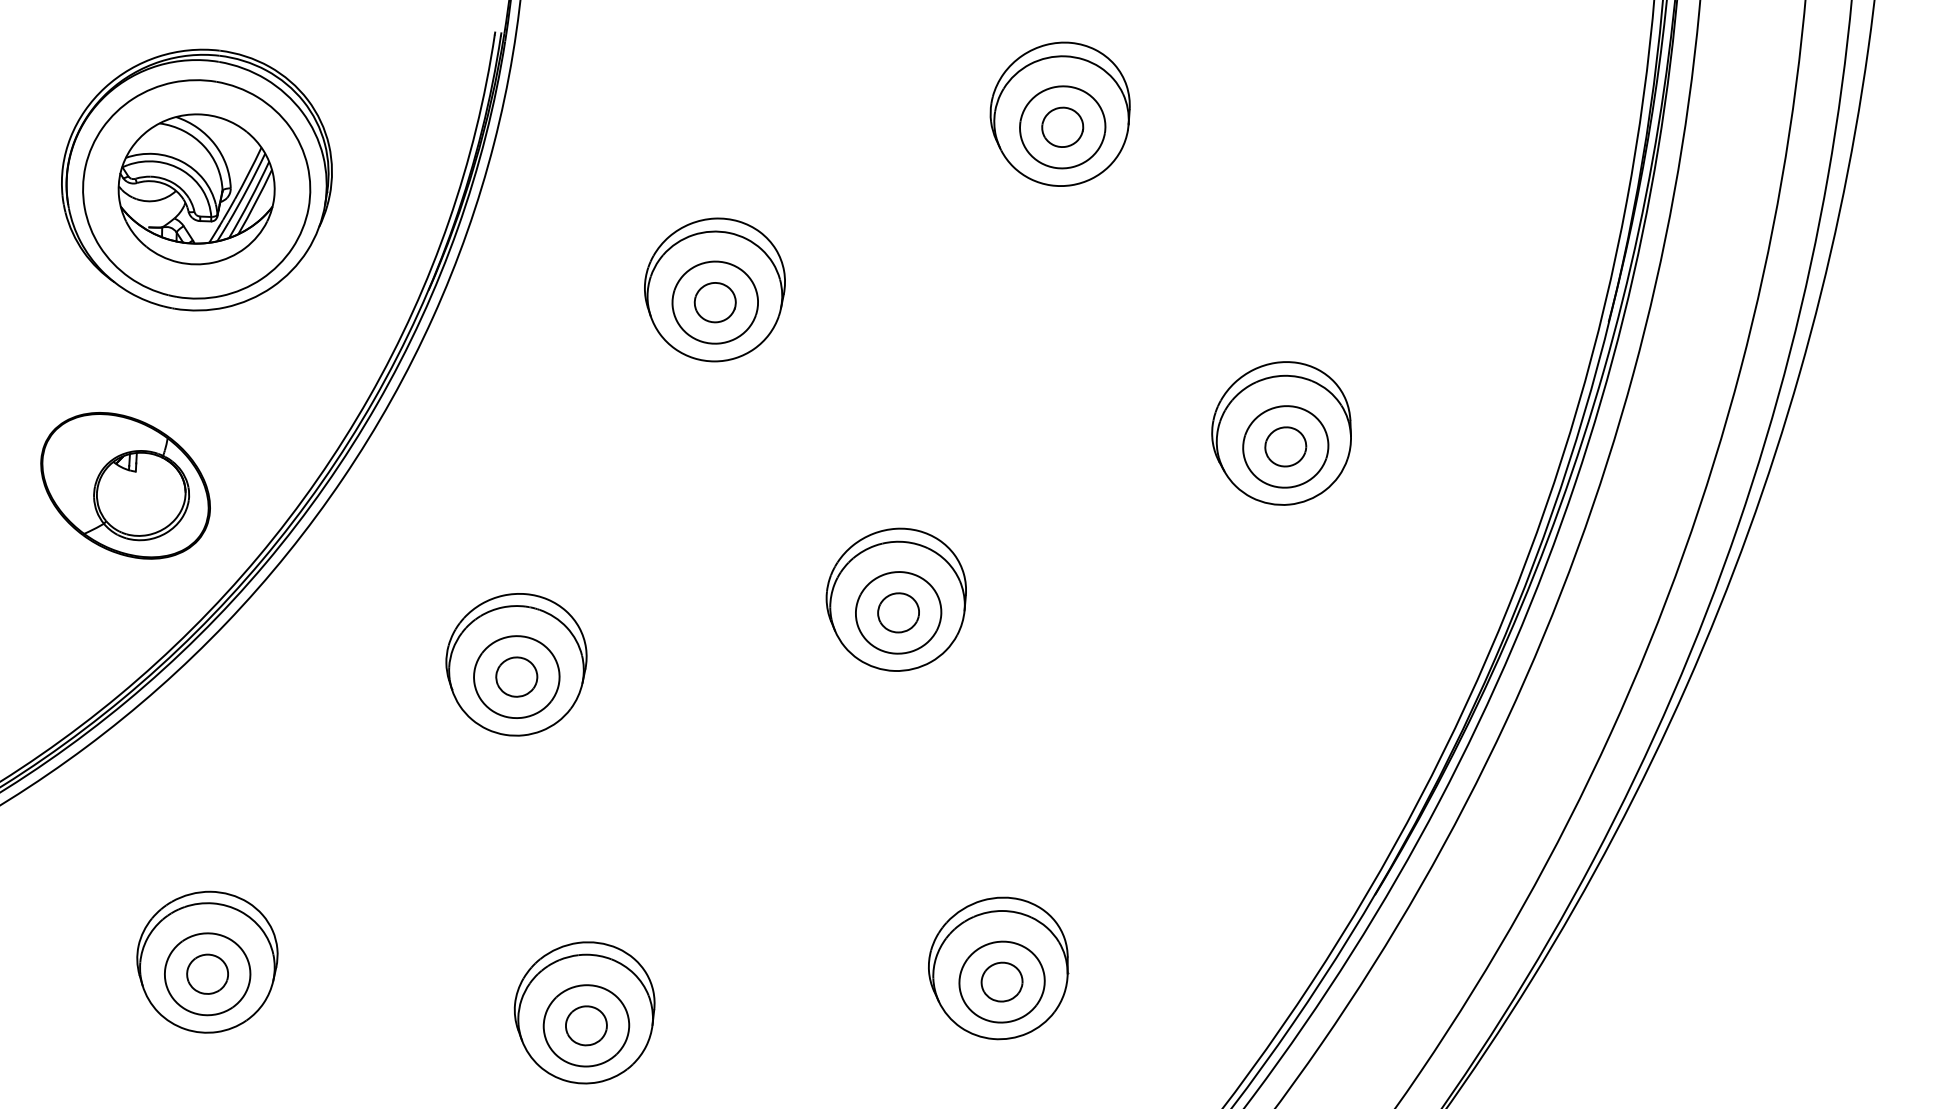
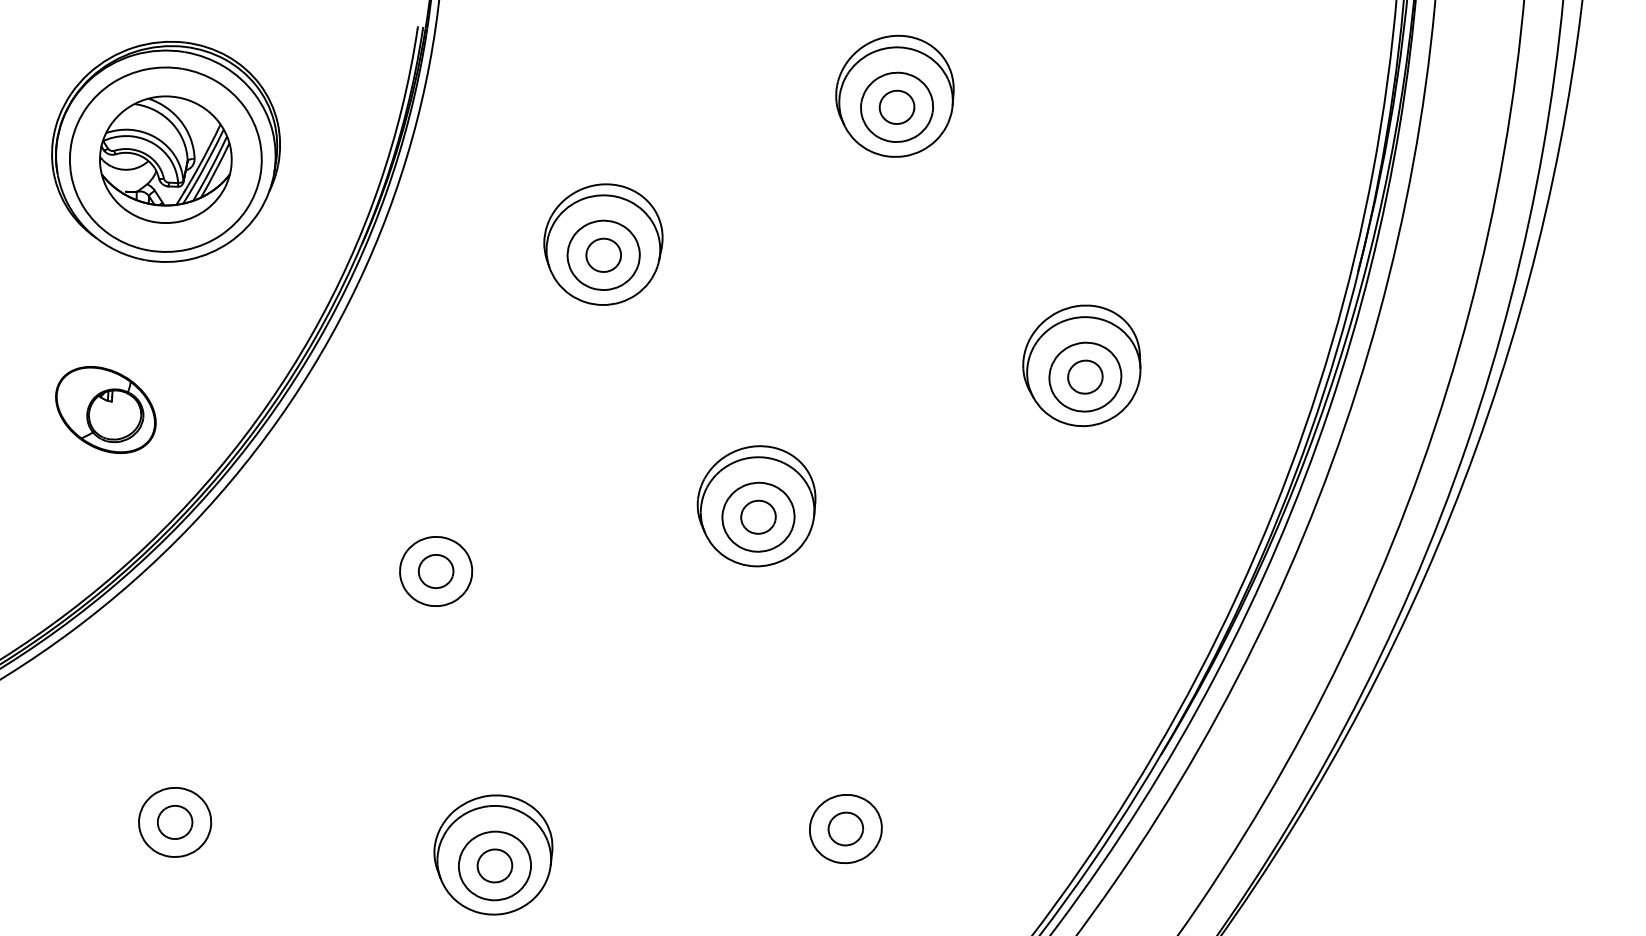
part: (125, 485) -> (105, 409), size x0.7
part: (516, 664) -> (435, 560), removed
part: (206, 961) -> (174, 811), removed
part: (998, 968) -> (842, 817), removed

